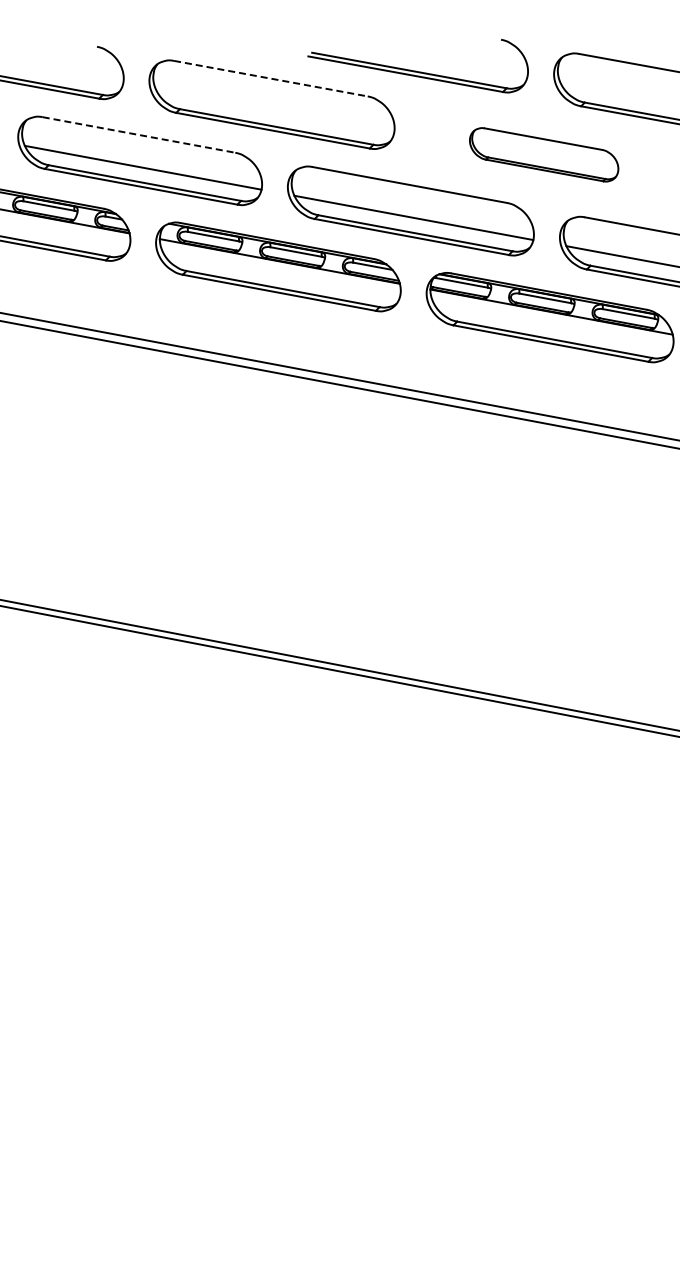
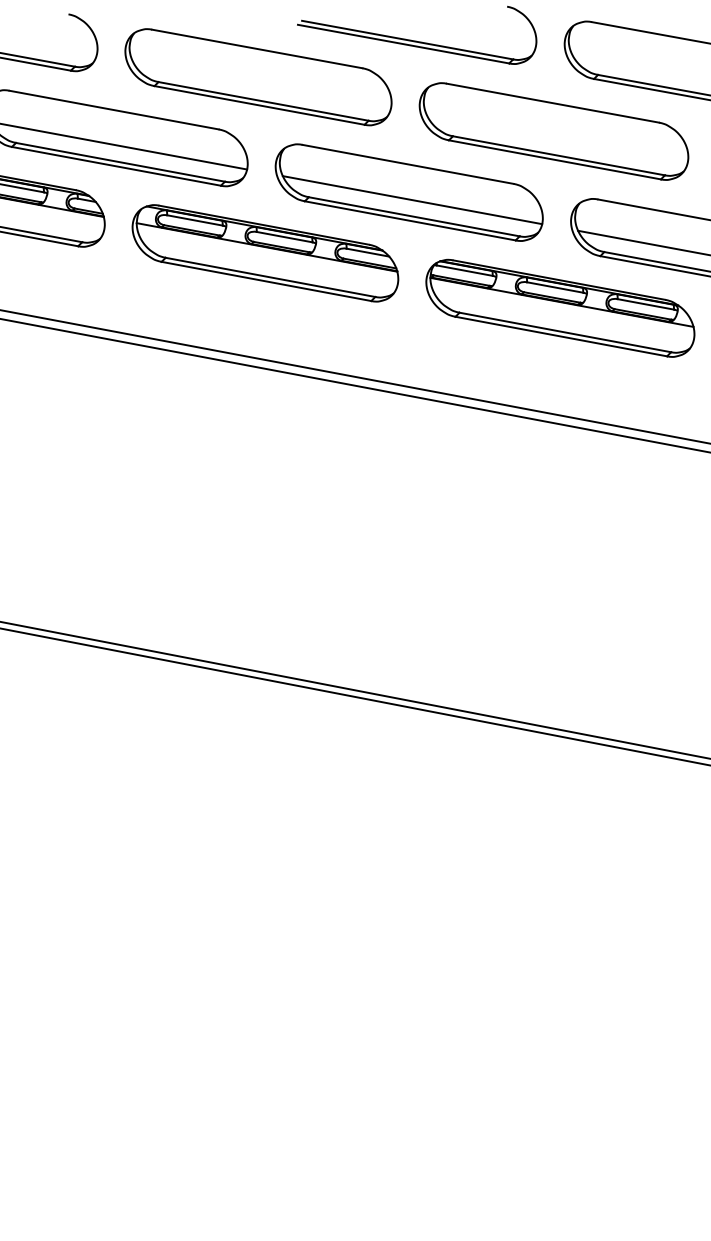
line: (271, 78) -> (257, 48), dashed -> solid
line: (139, 134) -> (114, 109), dashed -> solid
part: (543, 154) -> (553, 131), size x1.67

